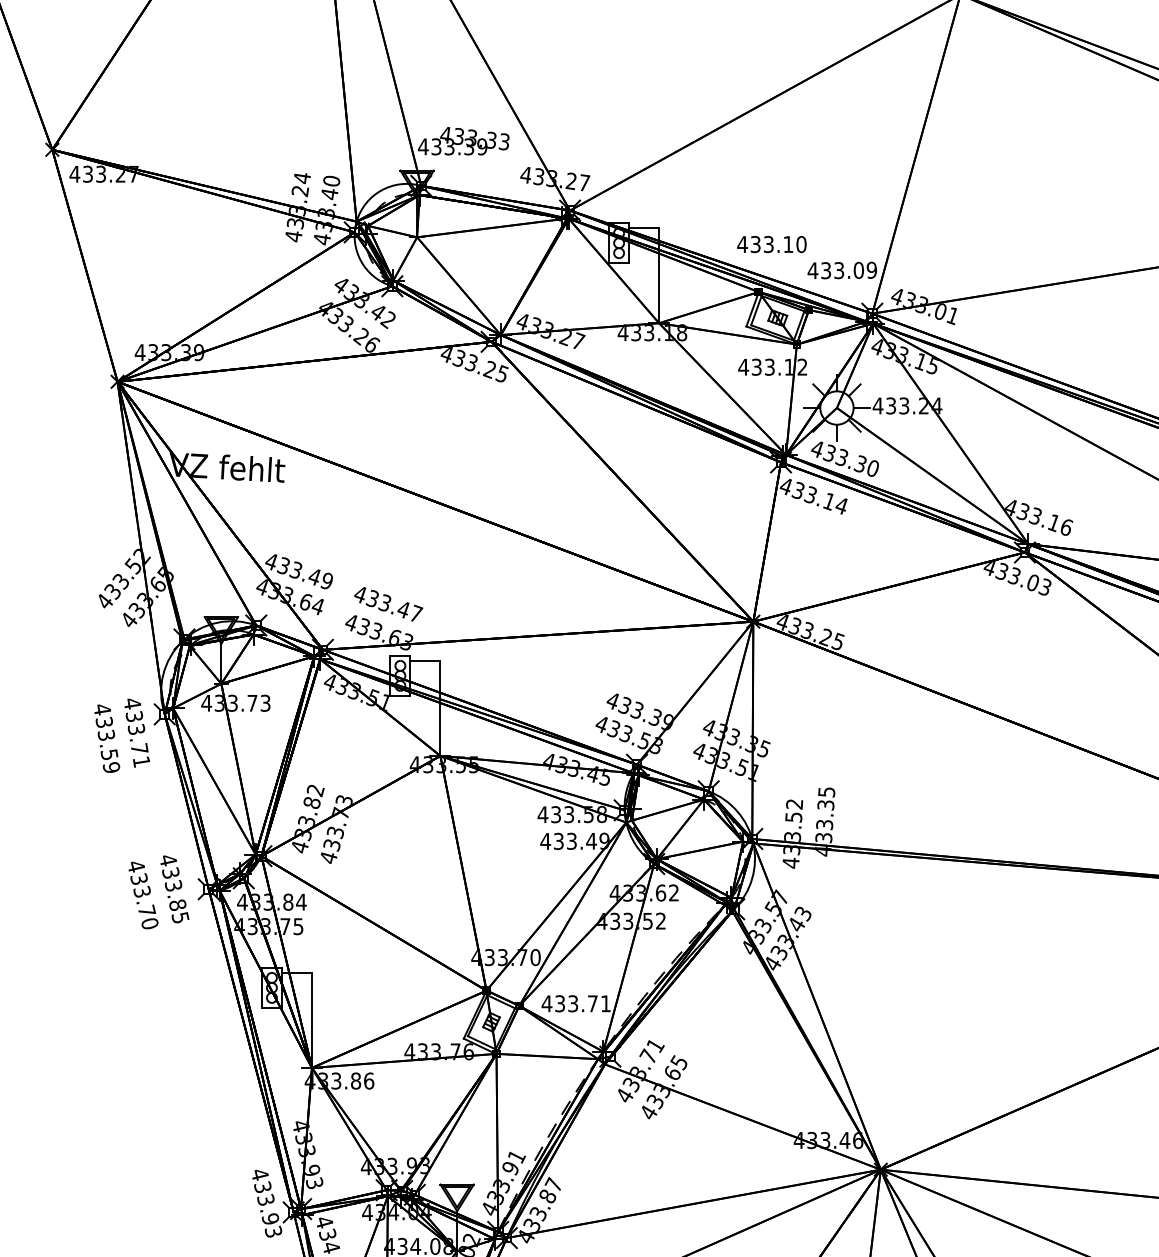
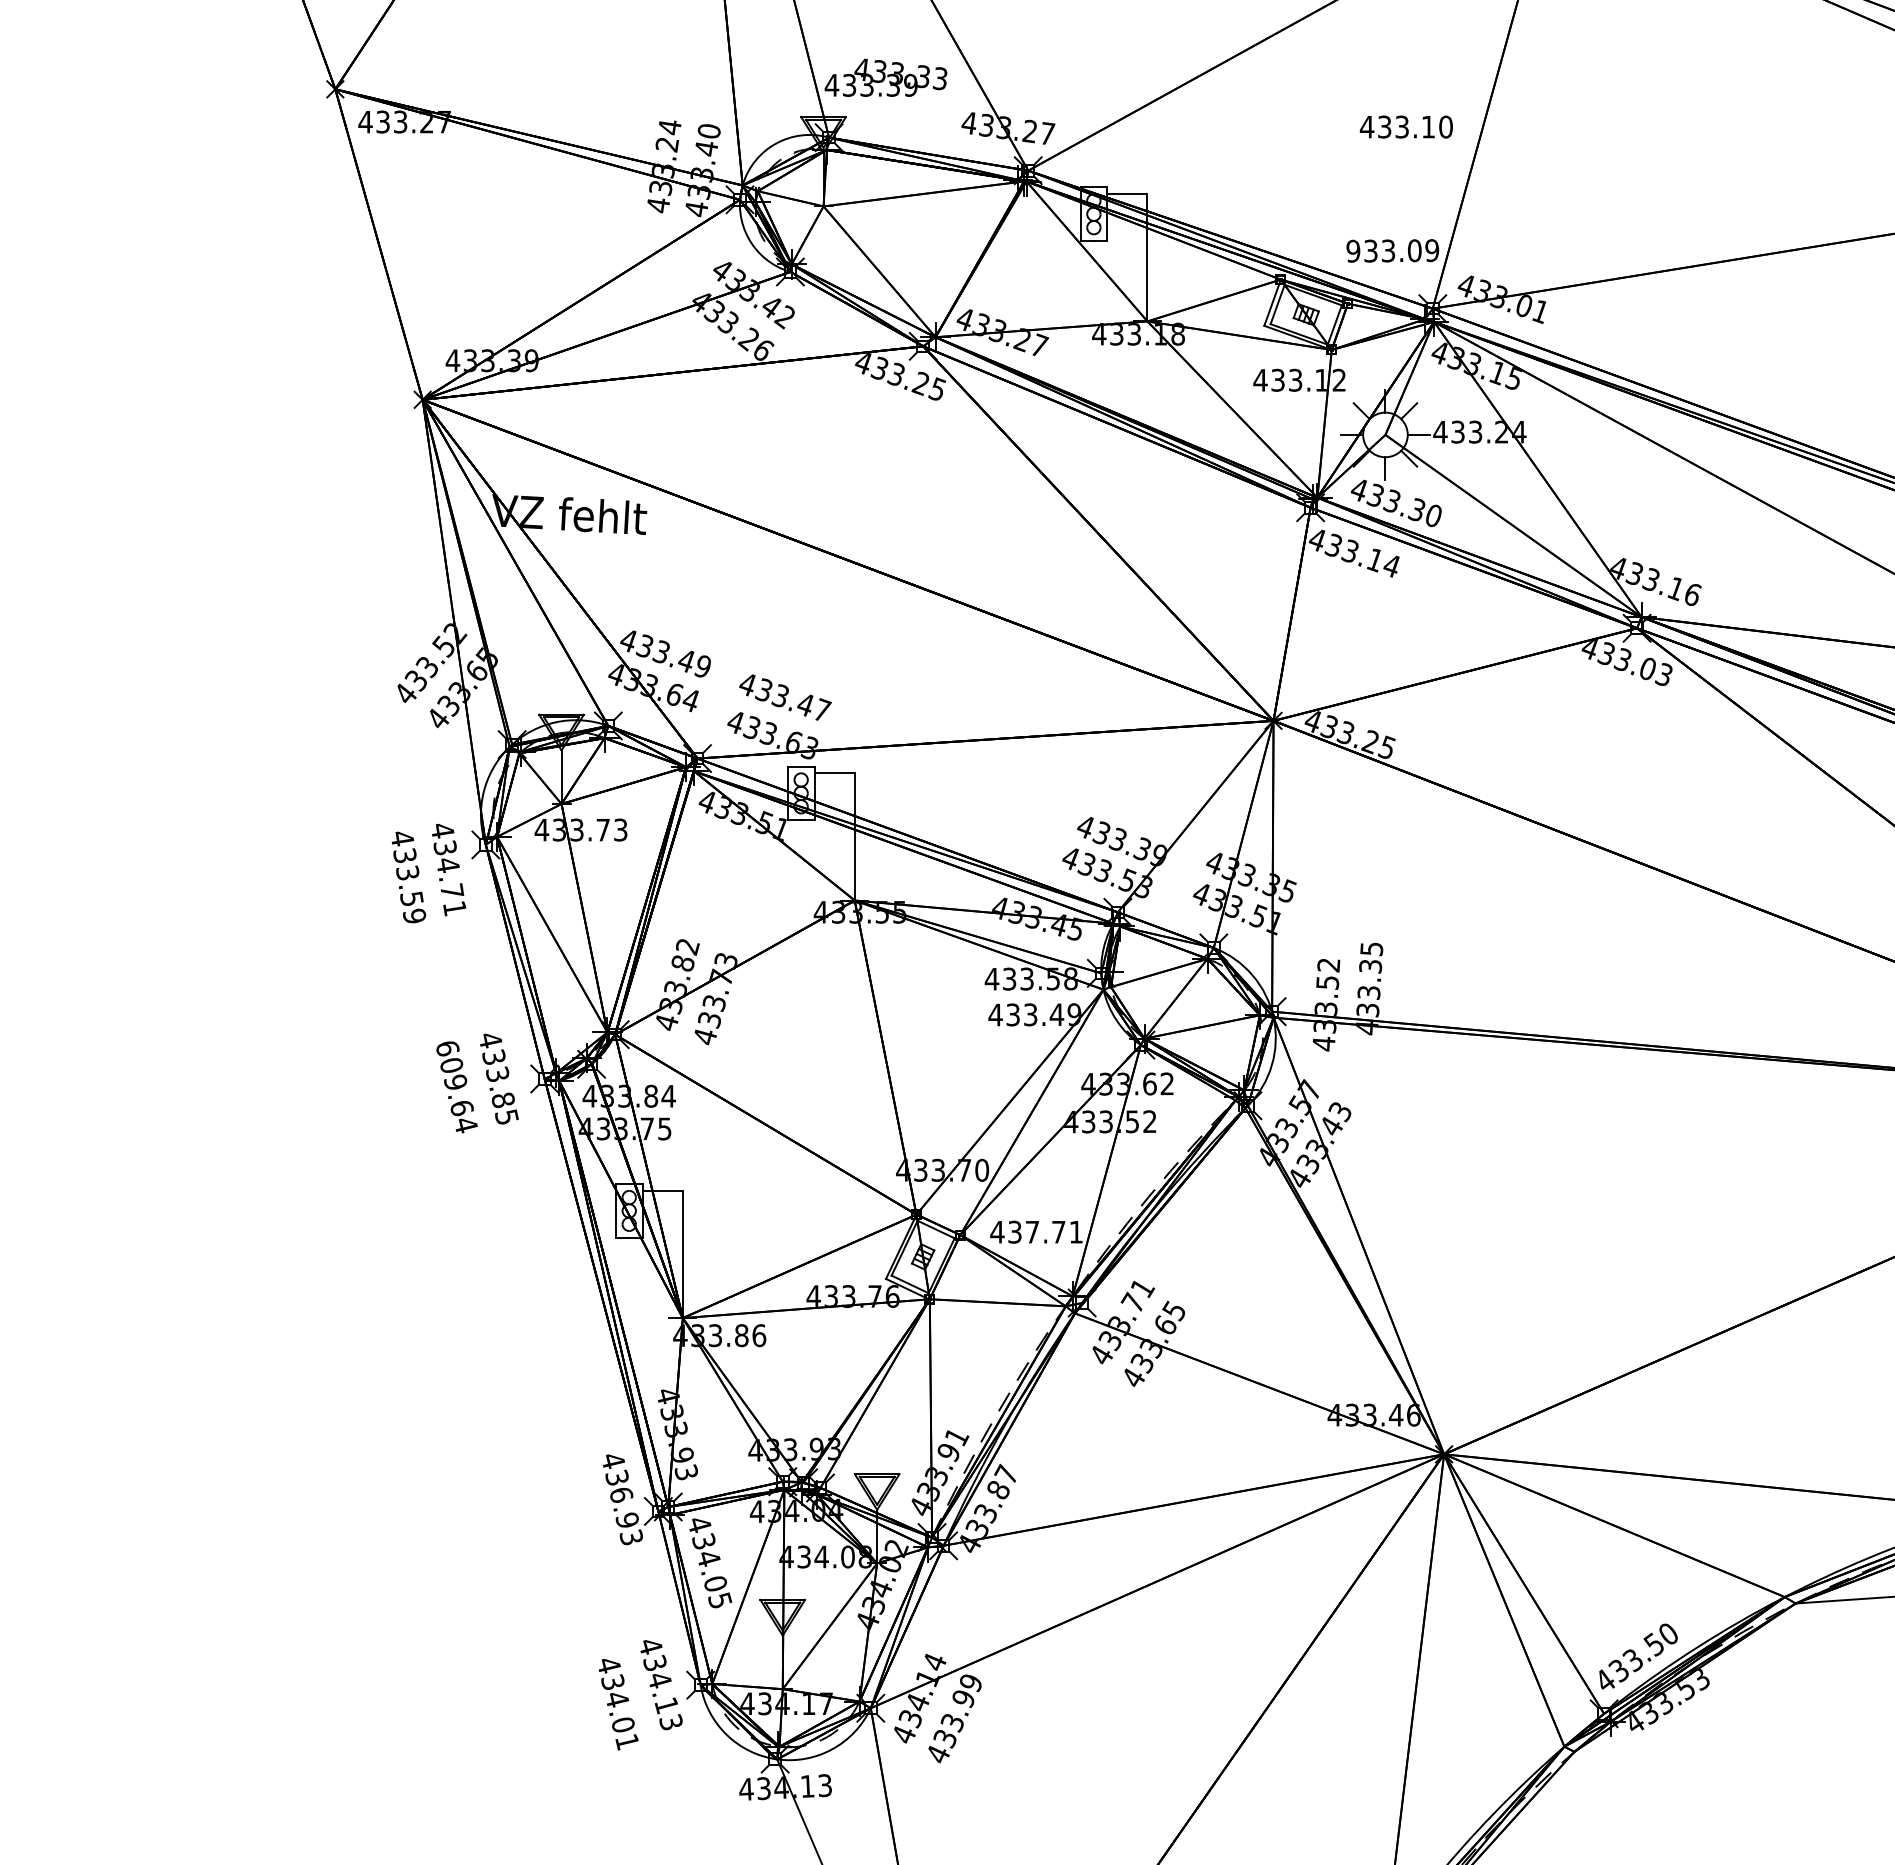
text: (771, 244) -> (1405, 126), moved
text: (813, 270) -> (1353, 250), 433.09 -> 933.09
text: (136, 729) -> (447, 865), 433.71 -> 434.71
text: (142, 895) -> (456, 1087), 433.70 -> 609.64
text: (573, 1003) -> (1032, 1231), 433.71 -> 437.71
text: (266, 1199) -> (621, 1494), 433.93 -> 436.93

